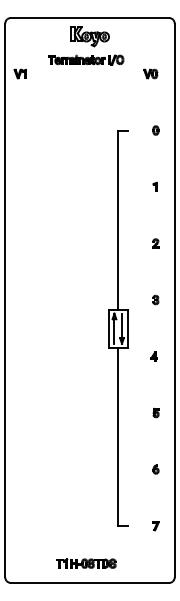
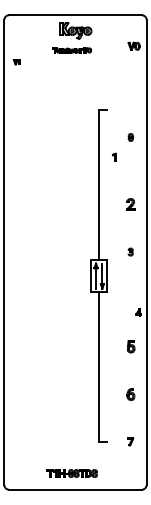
part: (86, 59) -> (72, 50), size x0.6
part: (19, 73) -> (16, 61), size x0.6
part: (150, 73) -> (133, 45), moved
part: (155, 130) -> (130, 137), moved
part: (154, 186) -> (113, 156), moved
part: (155, 243) -> (130, 204), size x1.6
part: (153, 356) -> (138, 312), moved
part: (155, 413) -> (130, 347), size x1.6
part: (155, 469) -> (130, 394), size x1.6

